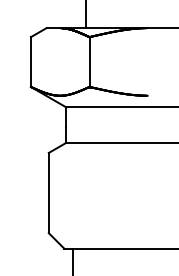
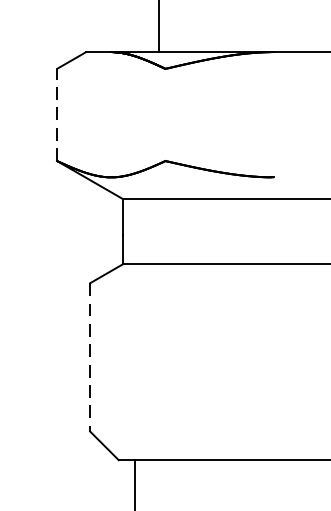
line: (30, 62) -> (56, 115), solid -> dashed
line: (89, 62) -> (165, 115), removed
line: (48, 193) -> (89, 358), solid -> dashed

